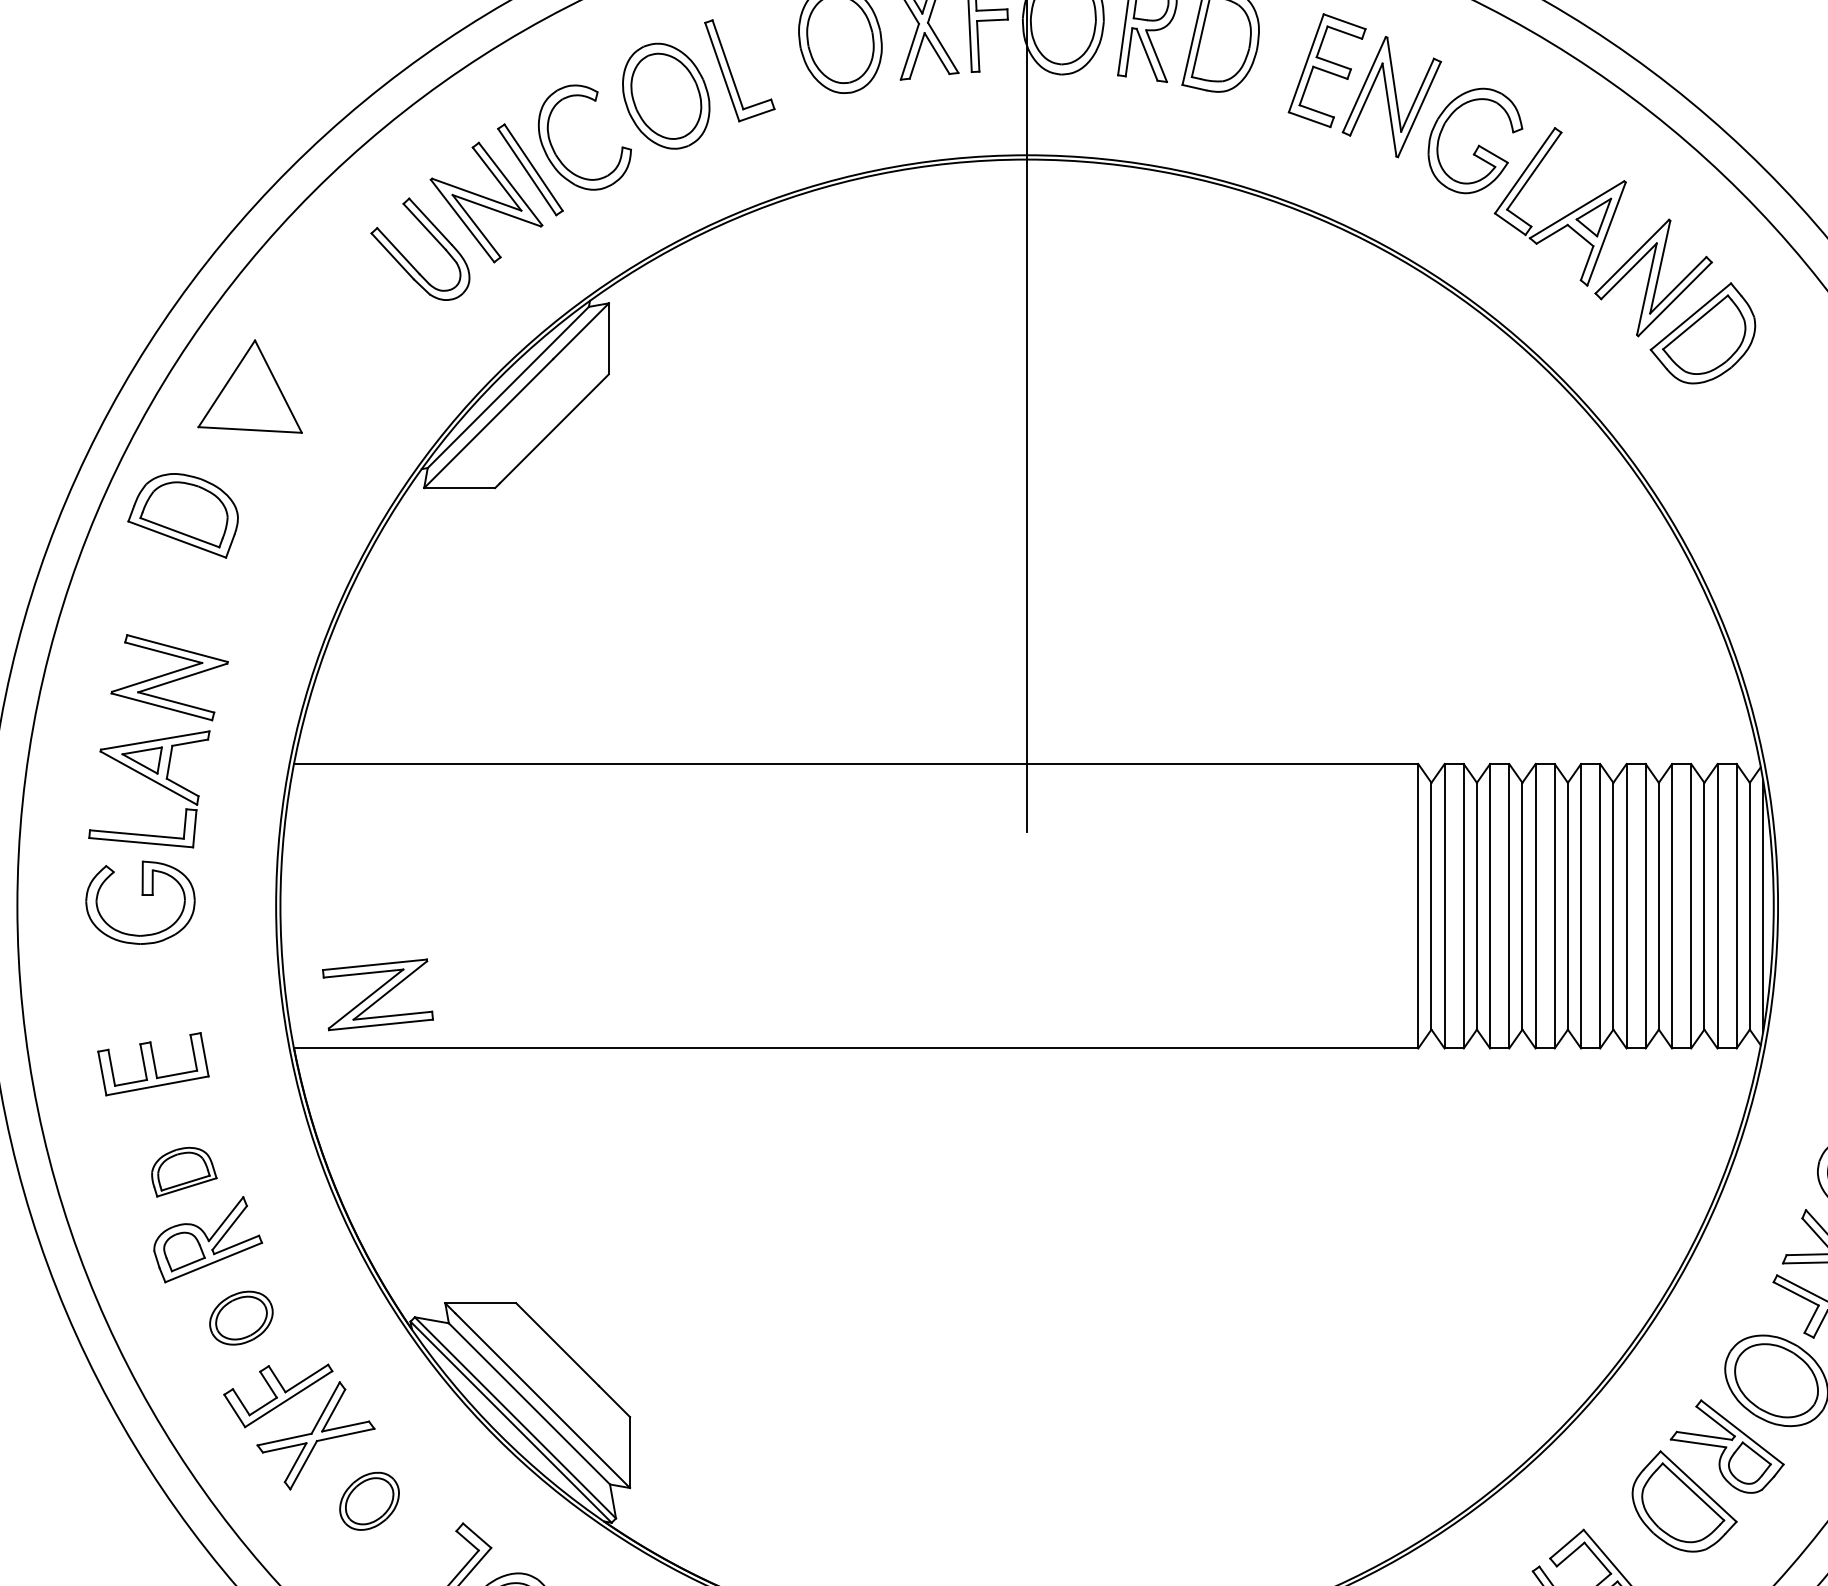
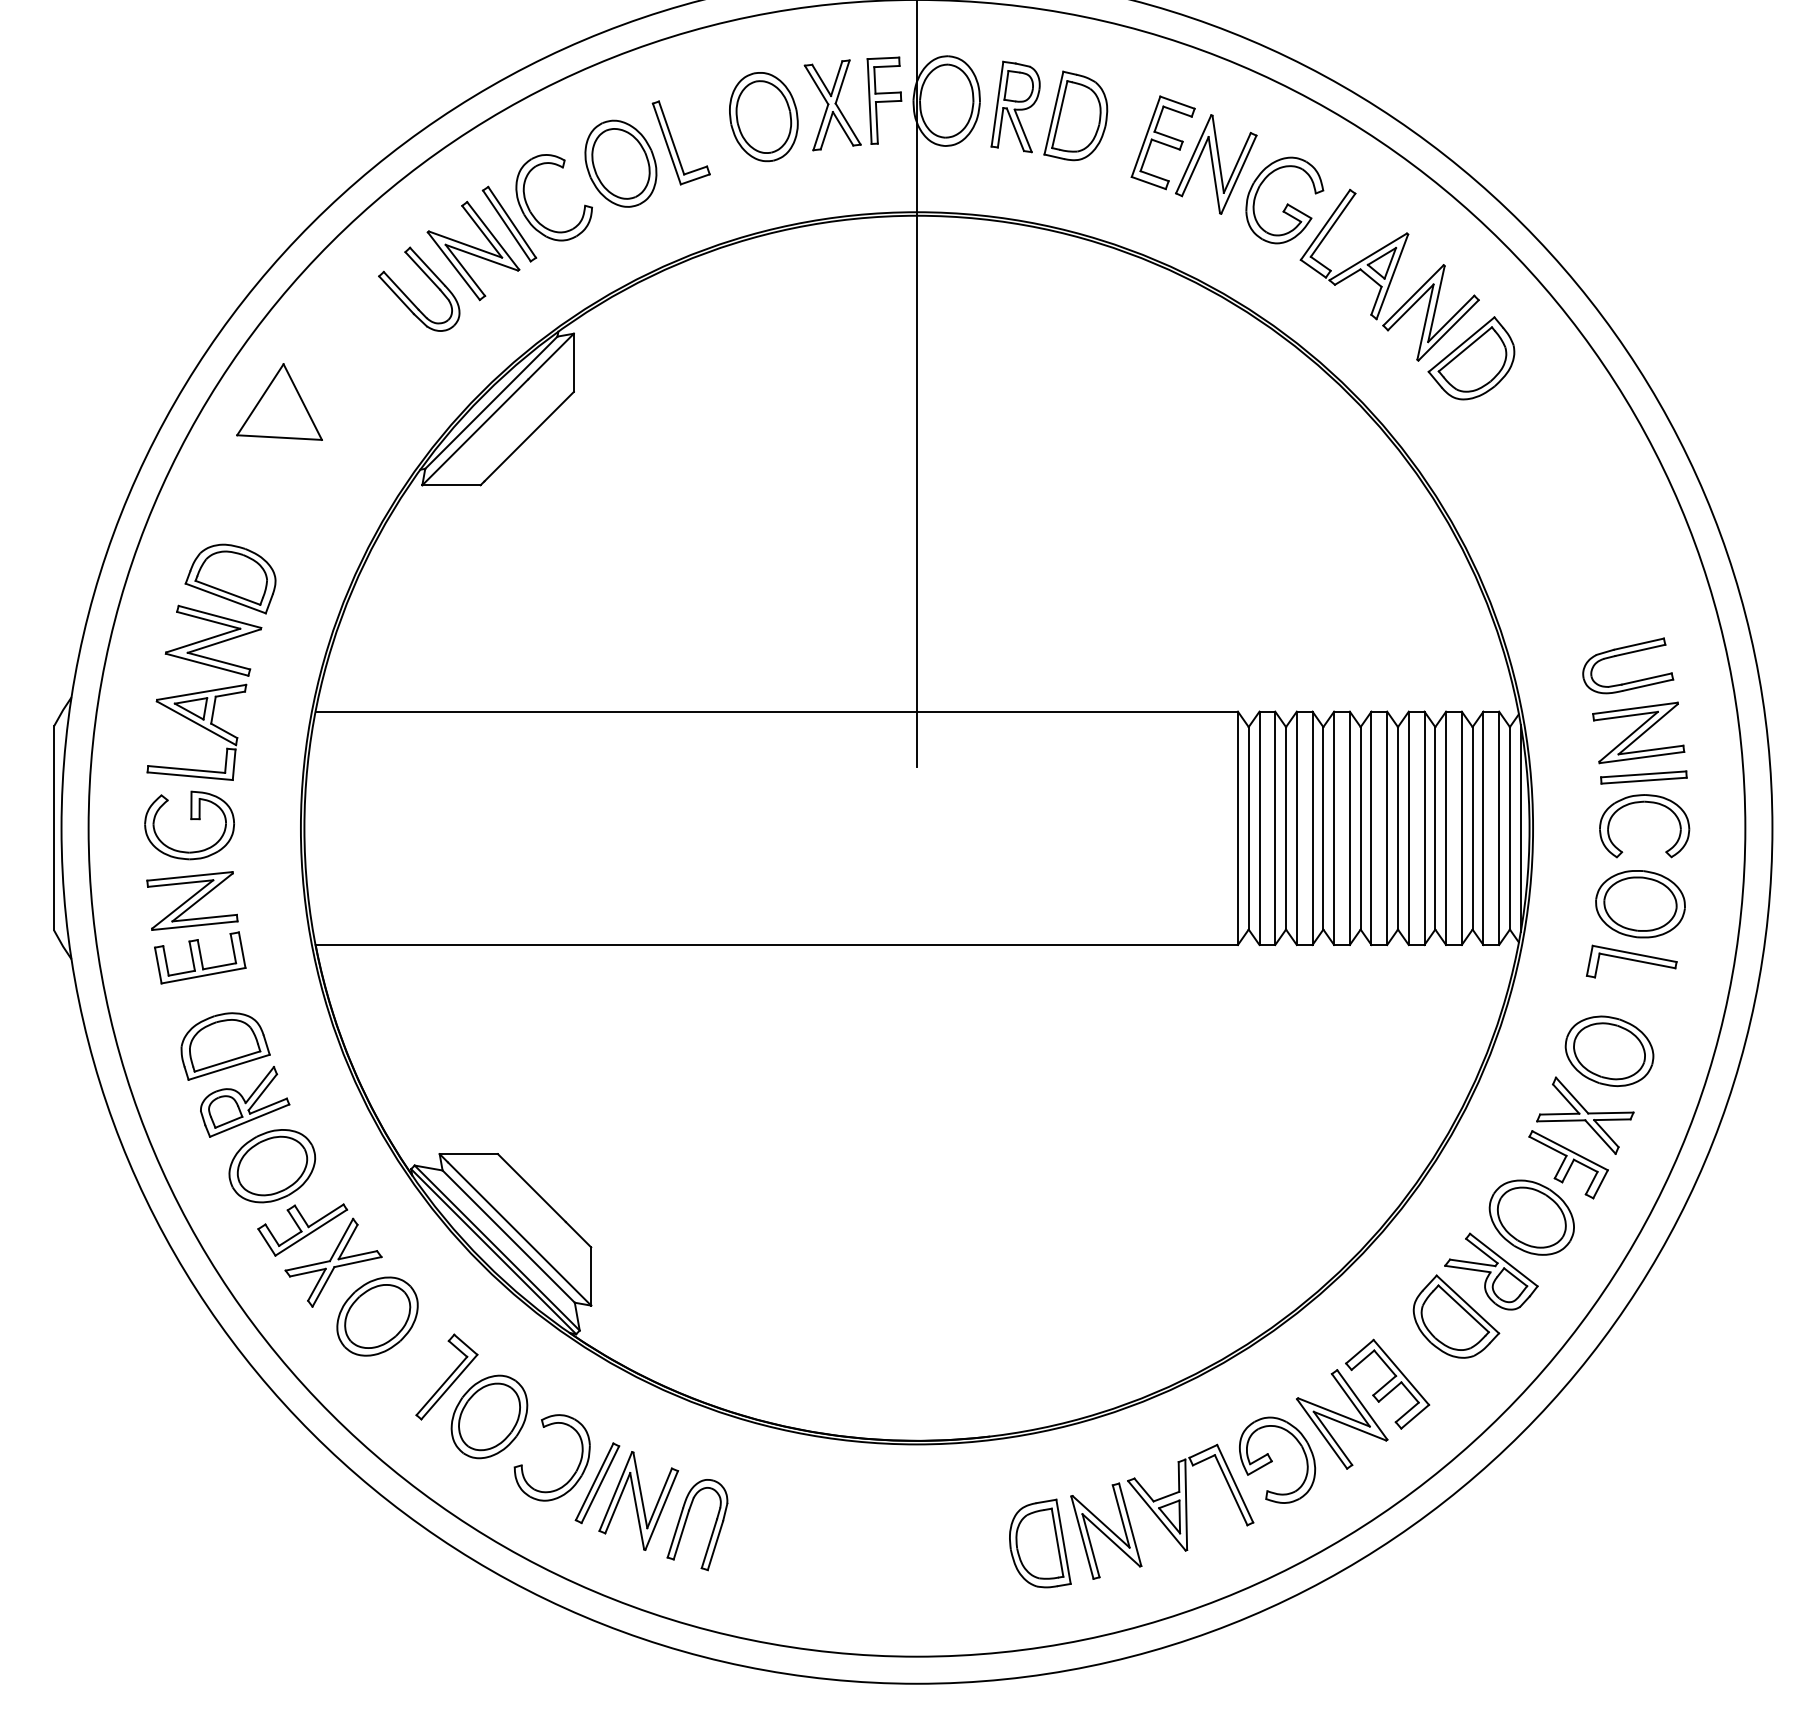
part: (183, 515) -> (230, 578), moved
part: (378, 994) -> (192, 900), moved
part: (184, 1172) -> (225, 1046), size x1.67
part: (241, 1318) -> (272, 1166), size x1.67
part: (369, 1501) -> (377, 1316), size x1.67

